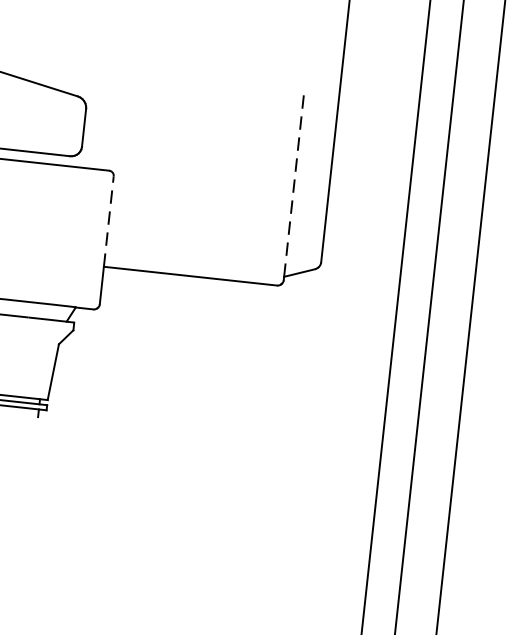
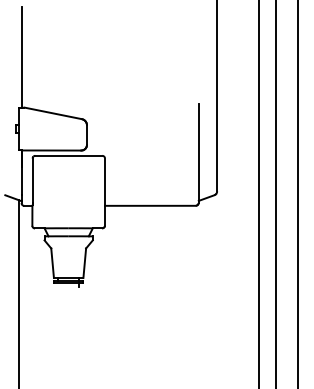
line: (293, 184) -> (198, 152), dashed -> solid
line: (109, 222) -> (105, 182), dashed -> solid

